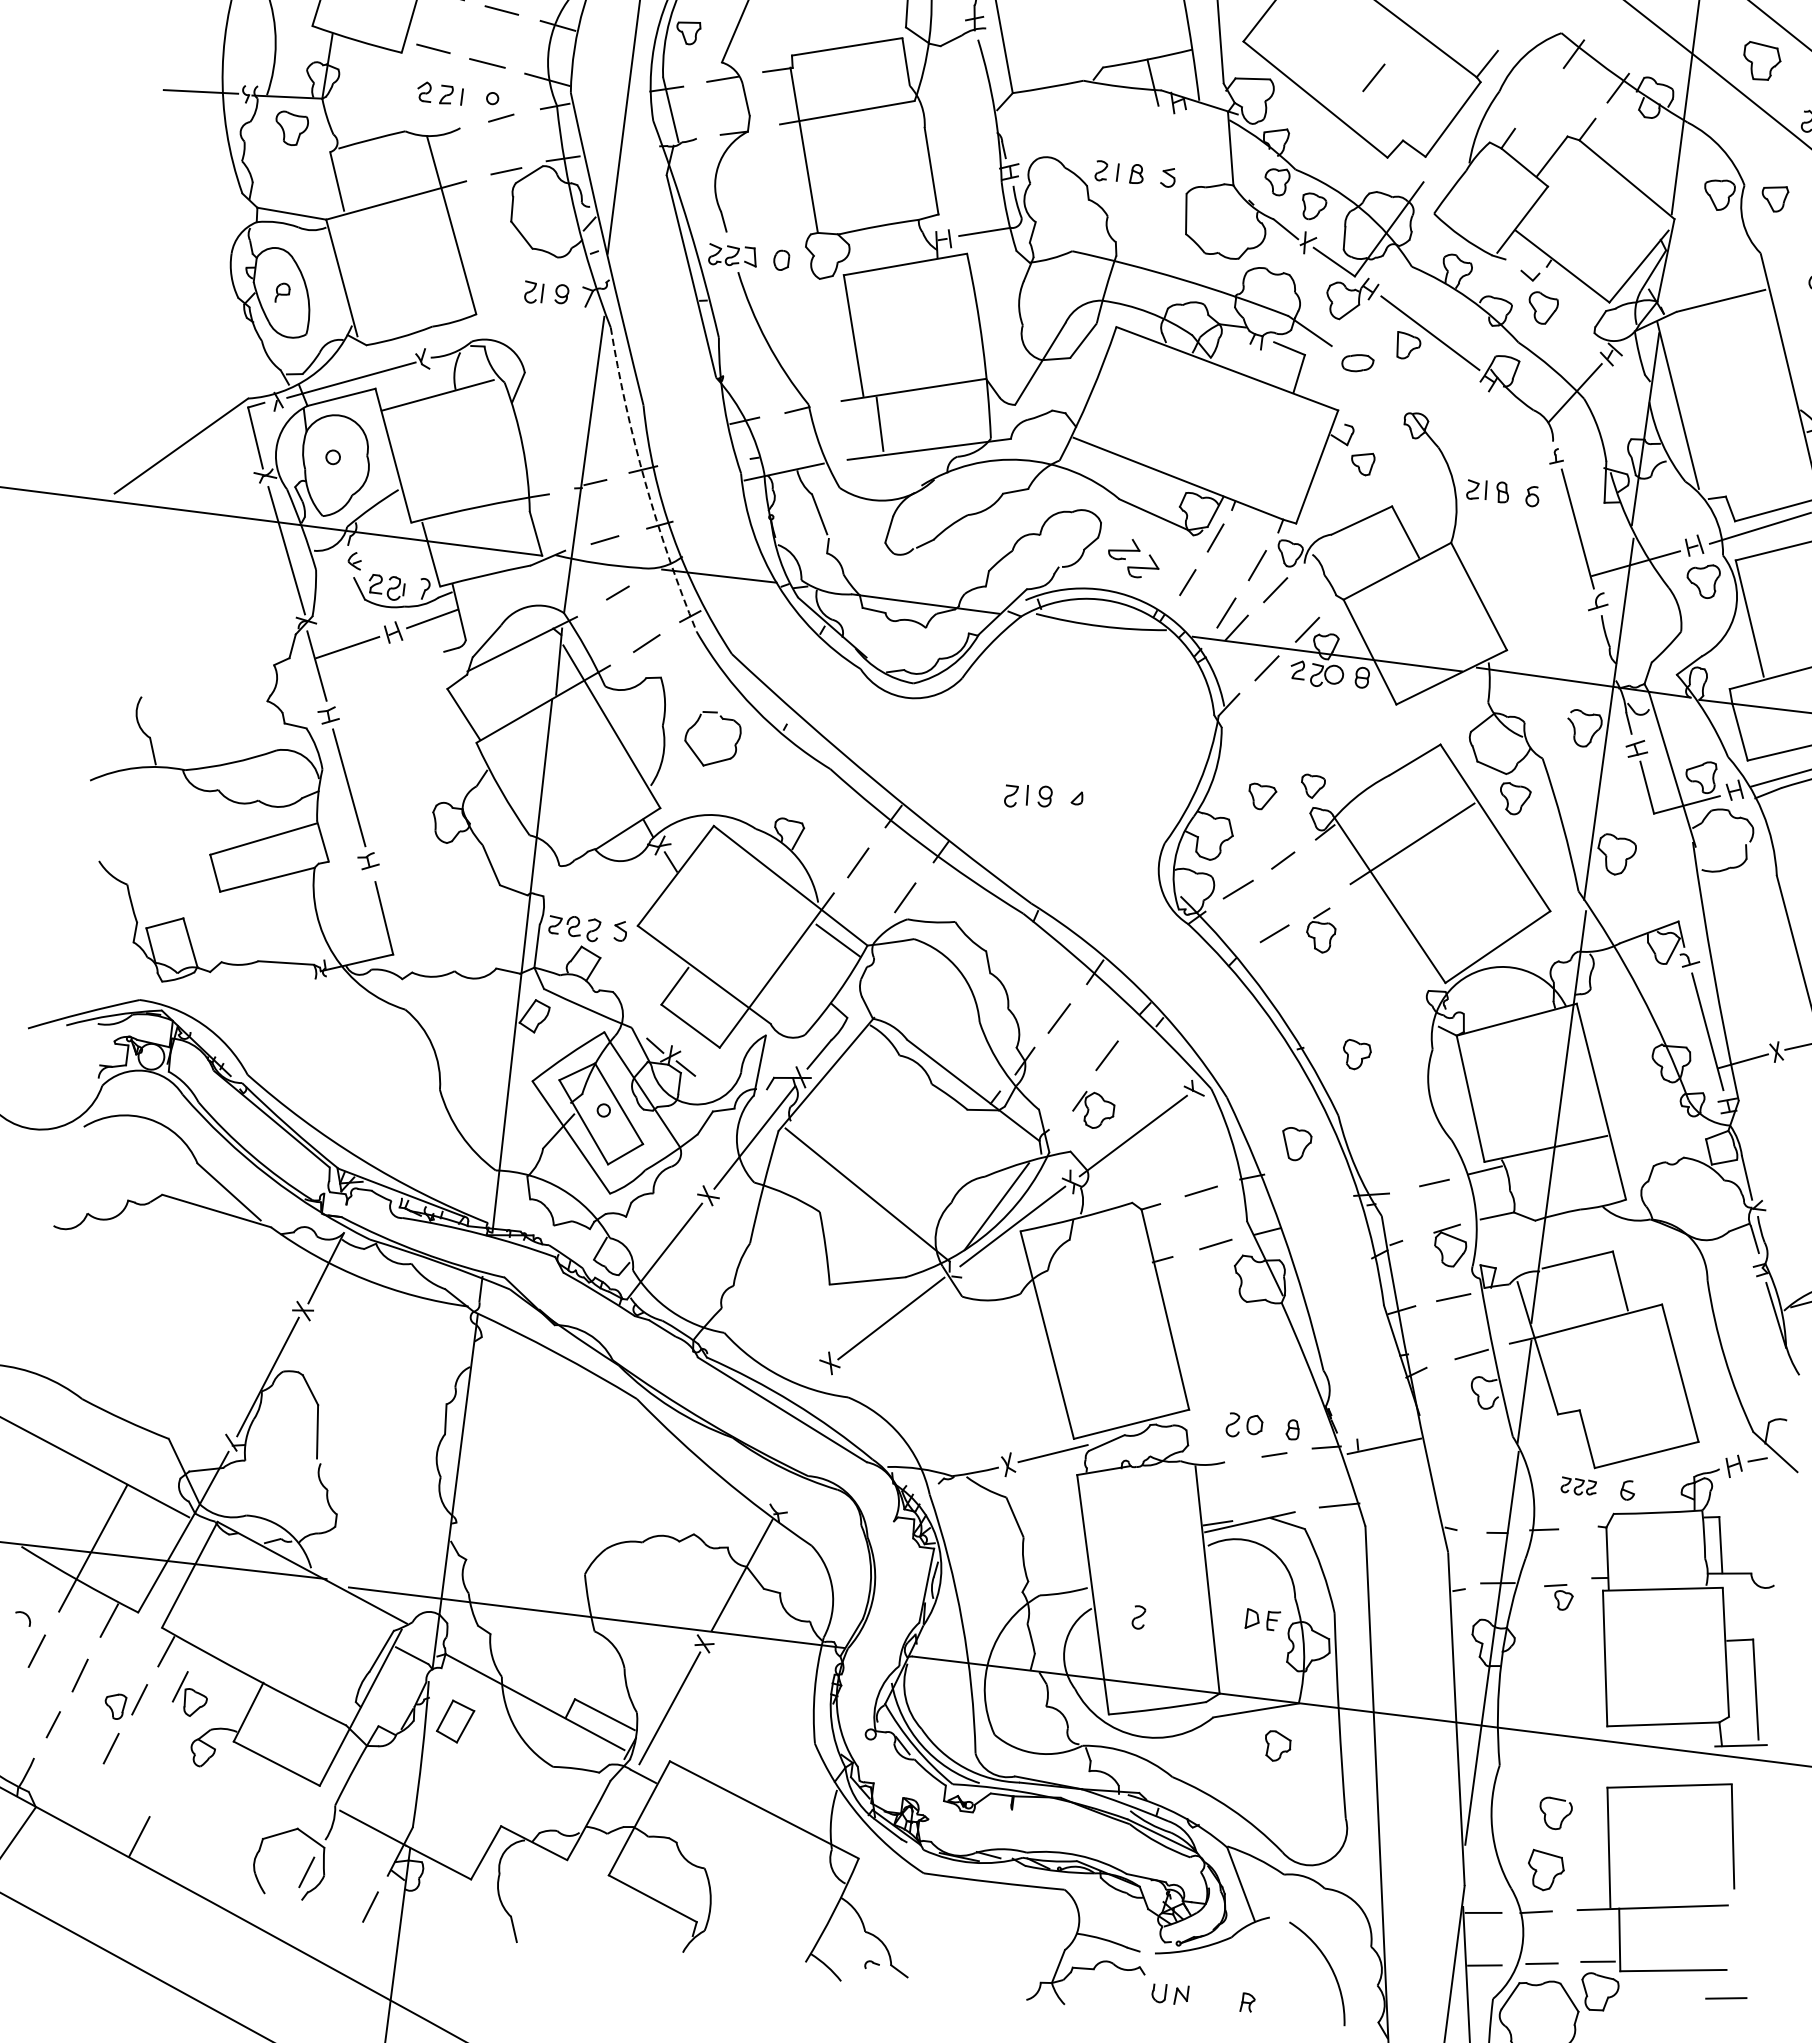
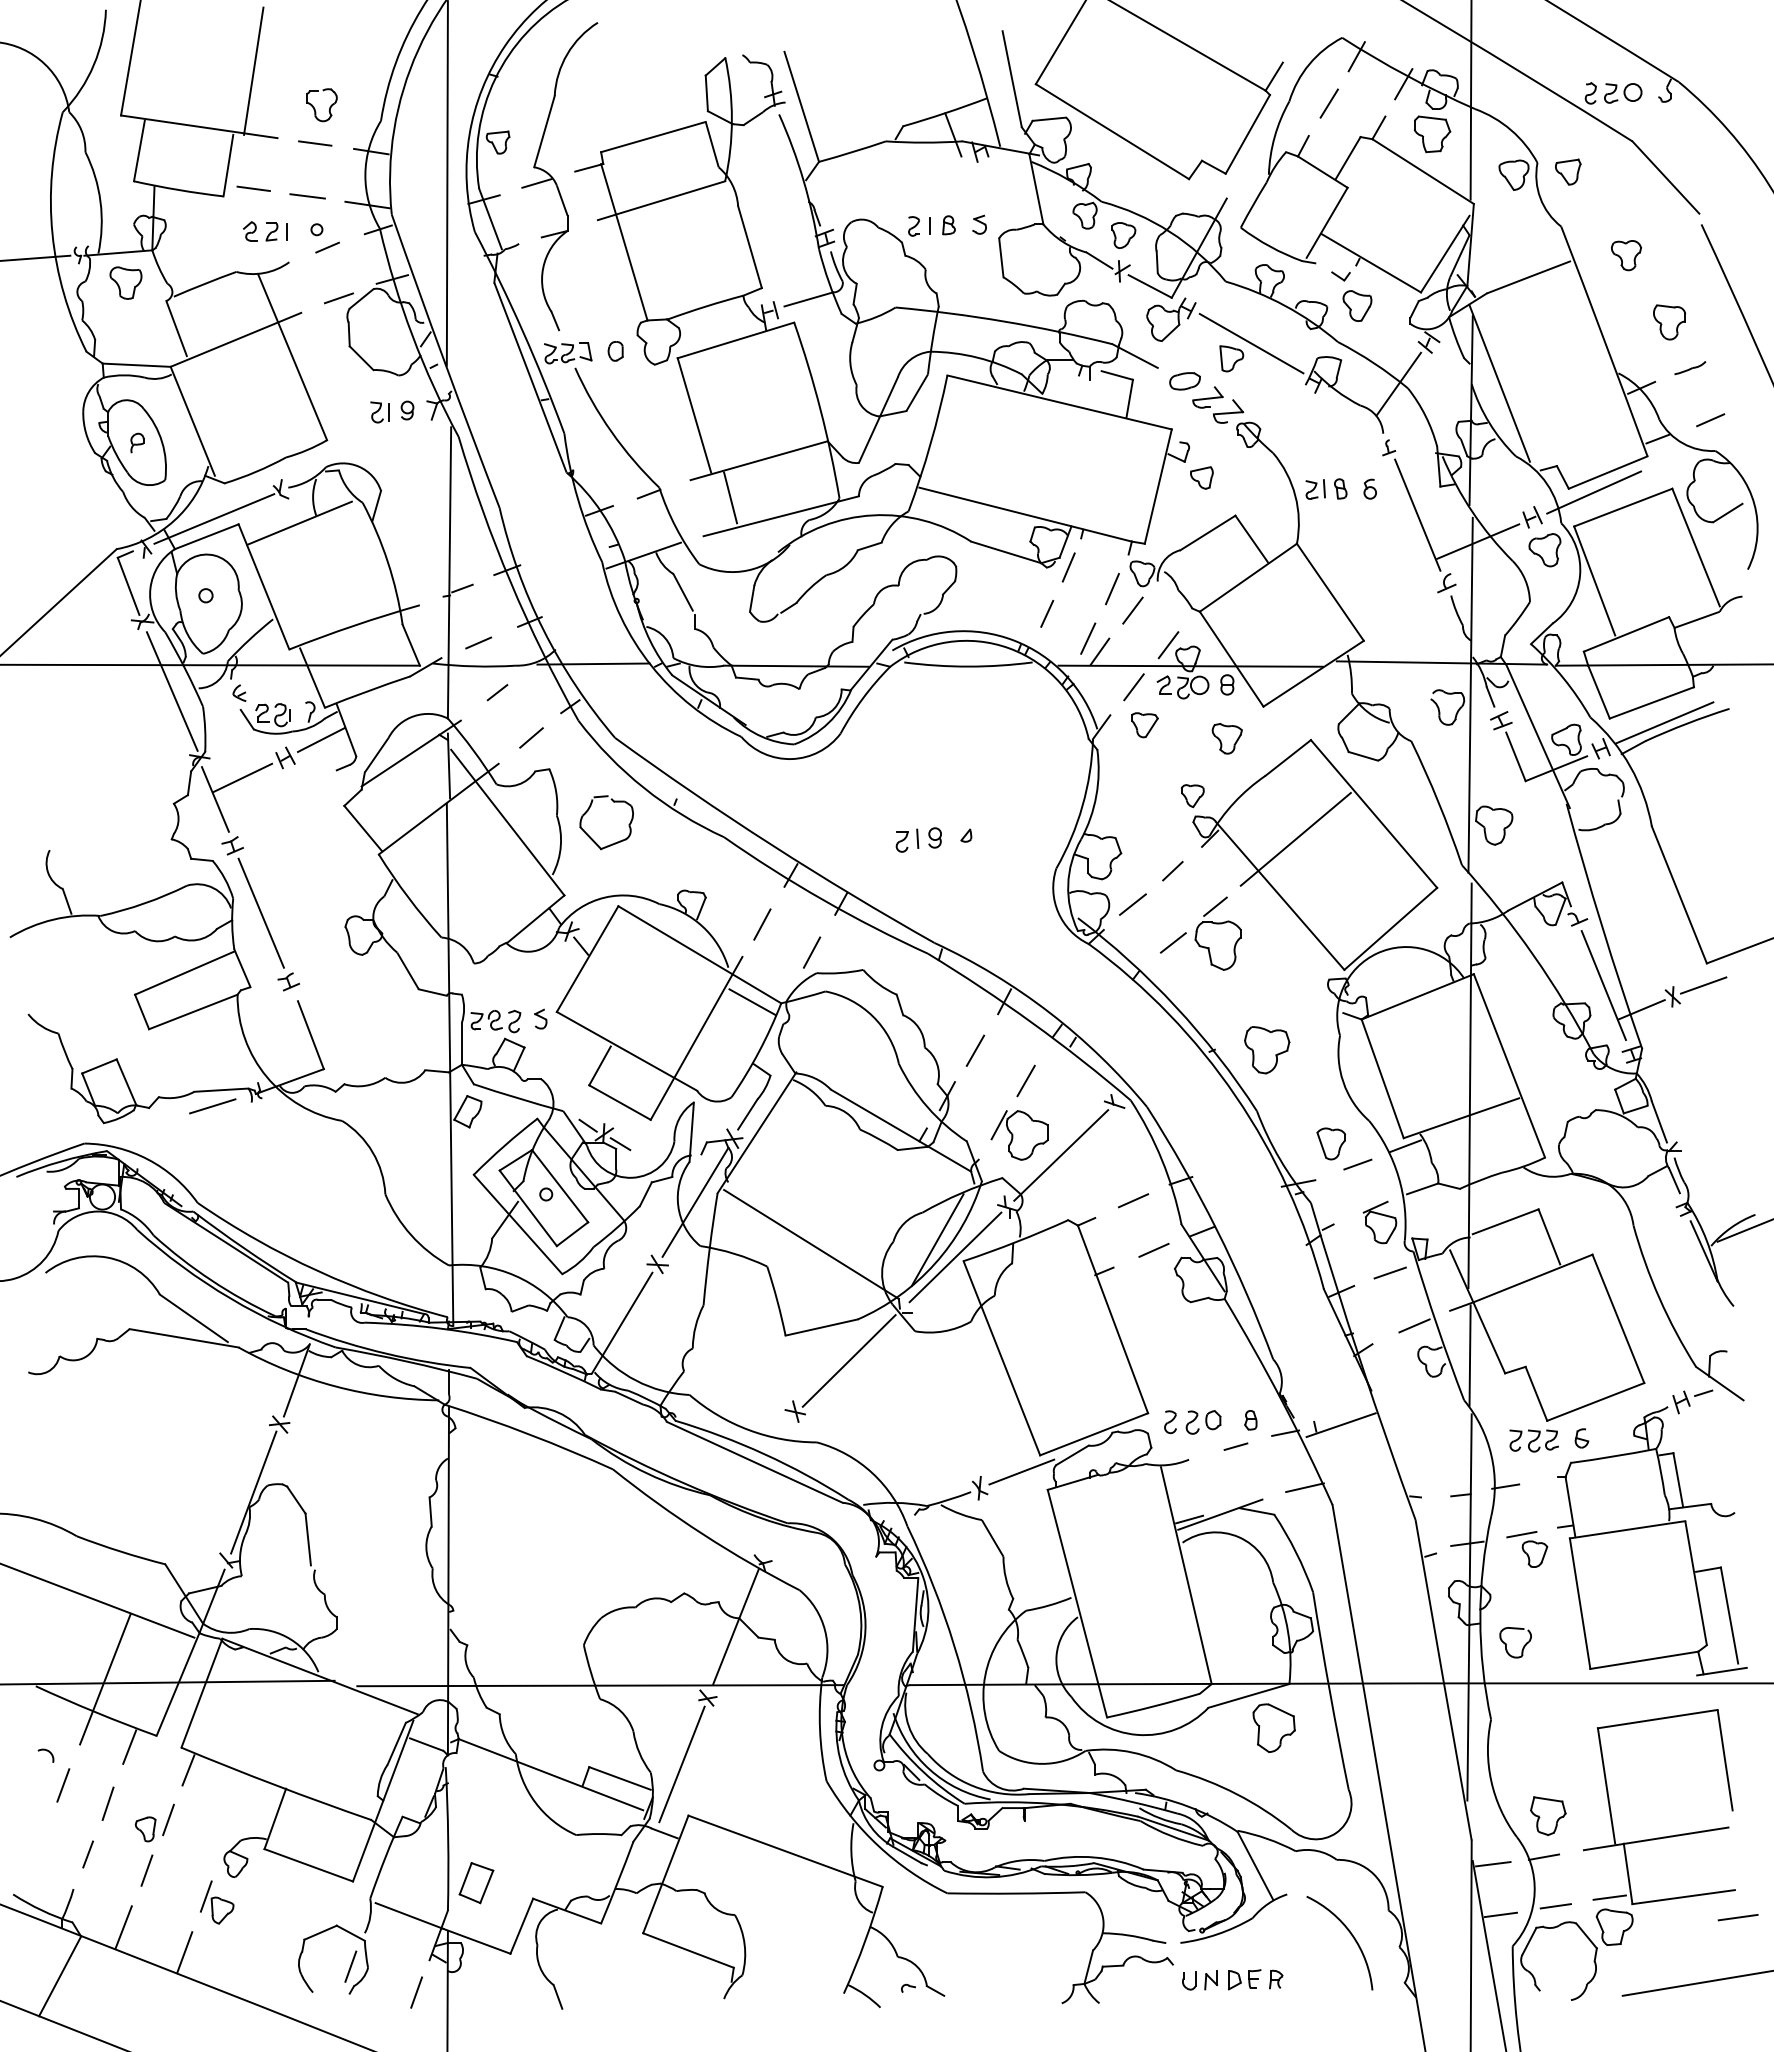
part: (1761, 61) -> (1432, 134), moved
line: (1373, 77) -> (1328, 103), moved
arc: (645, 482) -> (510, 582), dashed -> solid
part: (1134, 557) -> (1218, 404), moved
part: (1261, 797) -> (1144, 725), moved
part: (1514, 798) -> (1226, 738), moved
part: (1320, 929) -> (1217, 933), size x1.67
line: (275, 978) -> (212, 1106), added
part: (1356, 1055) -> (1267, 1050), size x1.67
part: (1093, 1110) -> (1019, 1135), size x1.43
part: (1296, 1143) -> (1331, 1143), moved
part: (1578, 1486) -> (1533, 1440), size x1.43
part: (1558, 1596) -> (1527, 1549), size x1.43
part: (1138, 1617) -> (1170, 1422), moved
part: (1262, 1619) -> (1244, 1979), moved
part: (191, 1694) -> (217, 1902), moved
part: (455, 1722) -> (476, 1883), moved
part: (1277, 1745) -> (1273, 1727), size x1.67
line: (80, 1803) -> (123, 1927), added
part: (1562, 1817) -> (1523, 1645), moved

